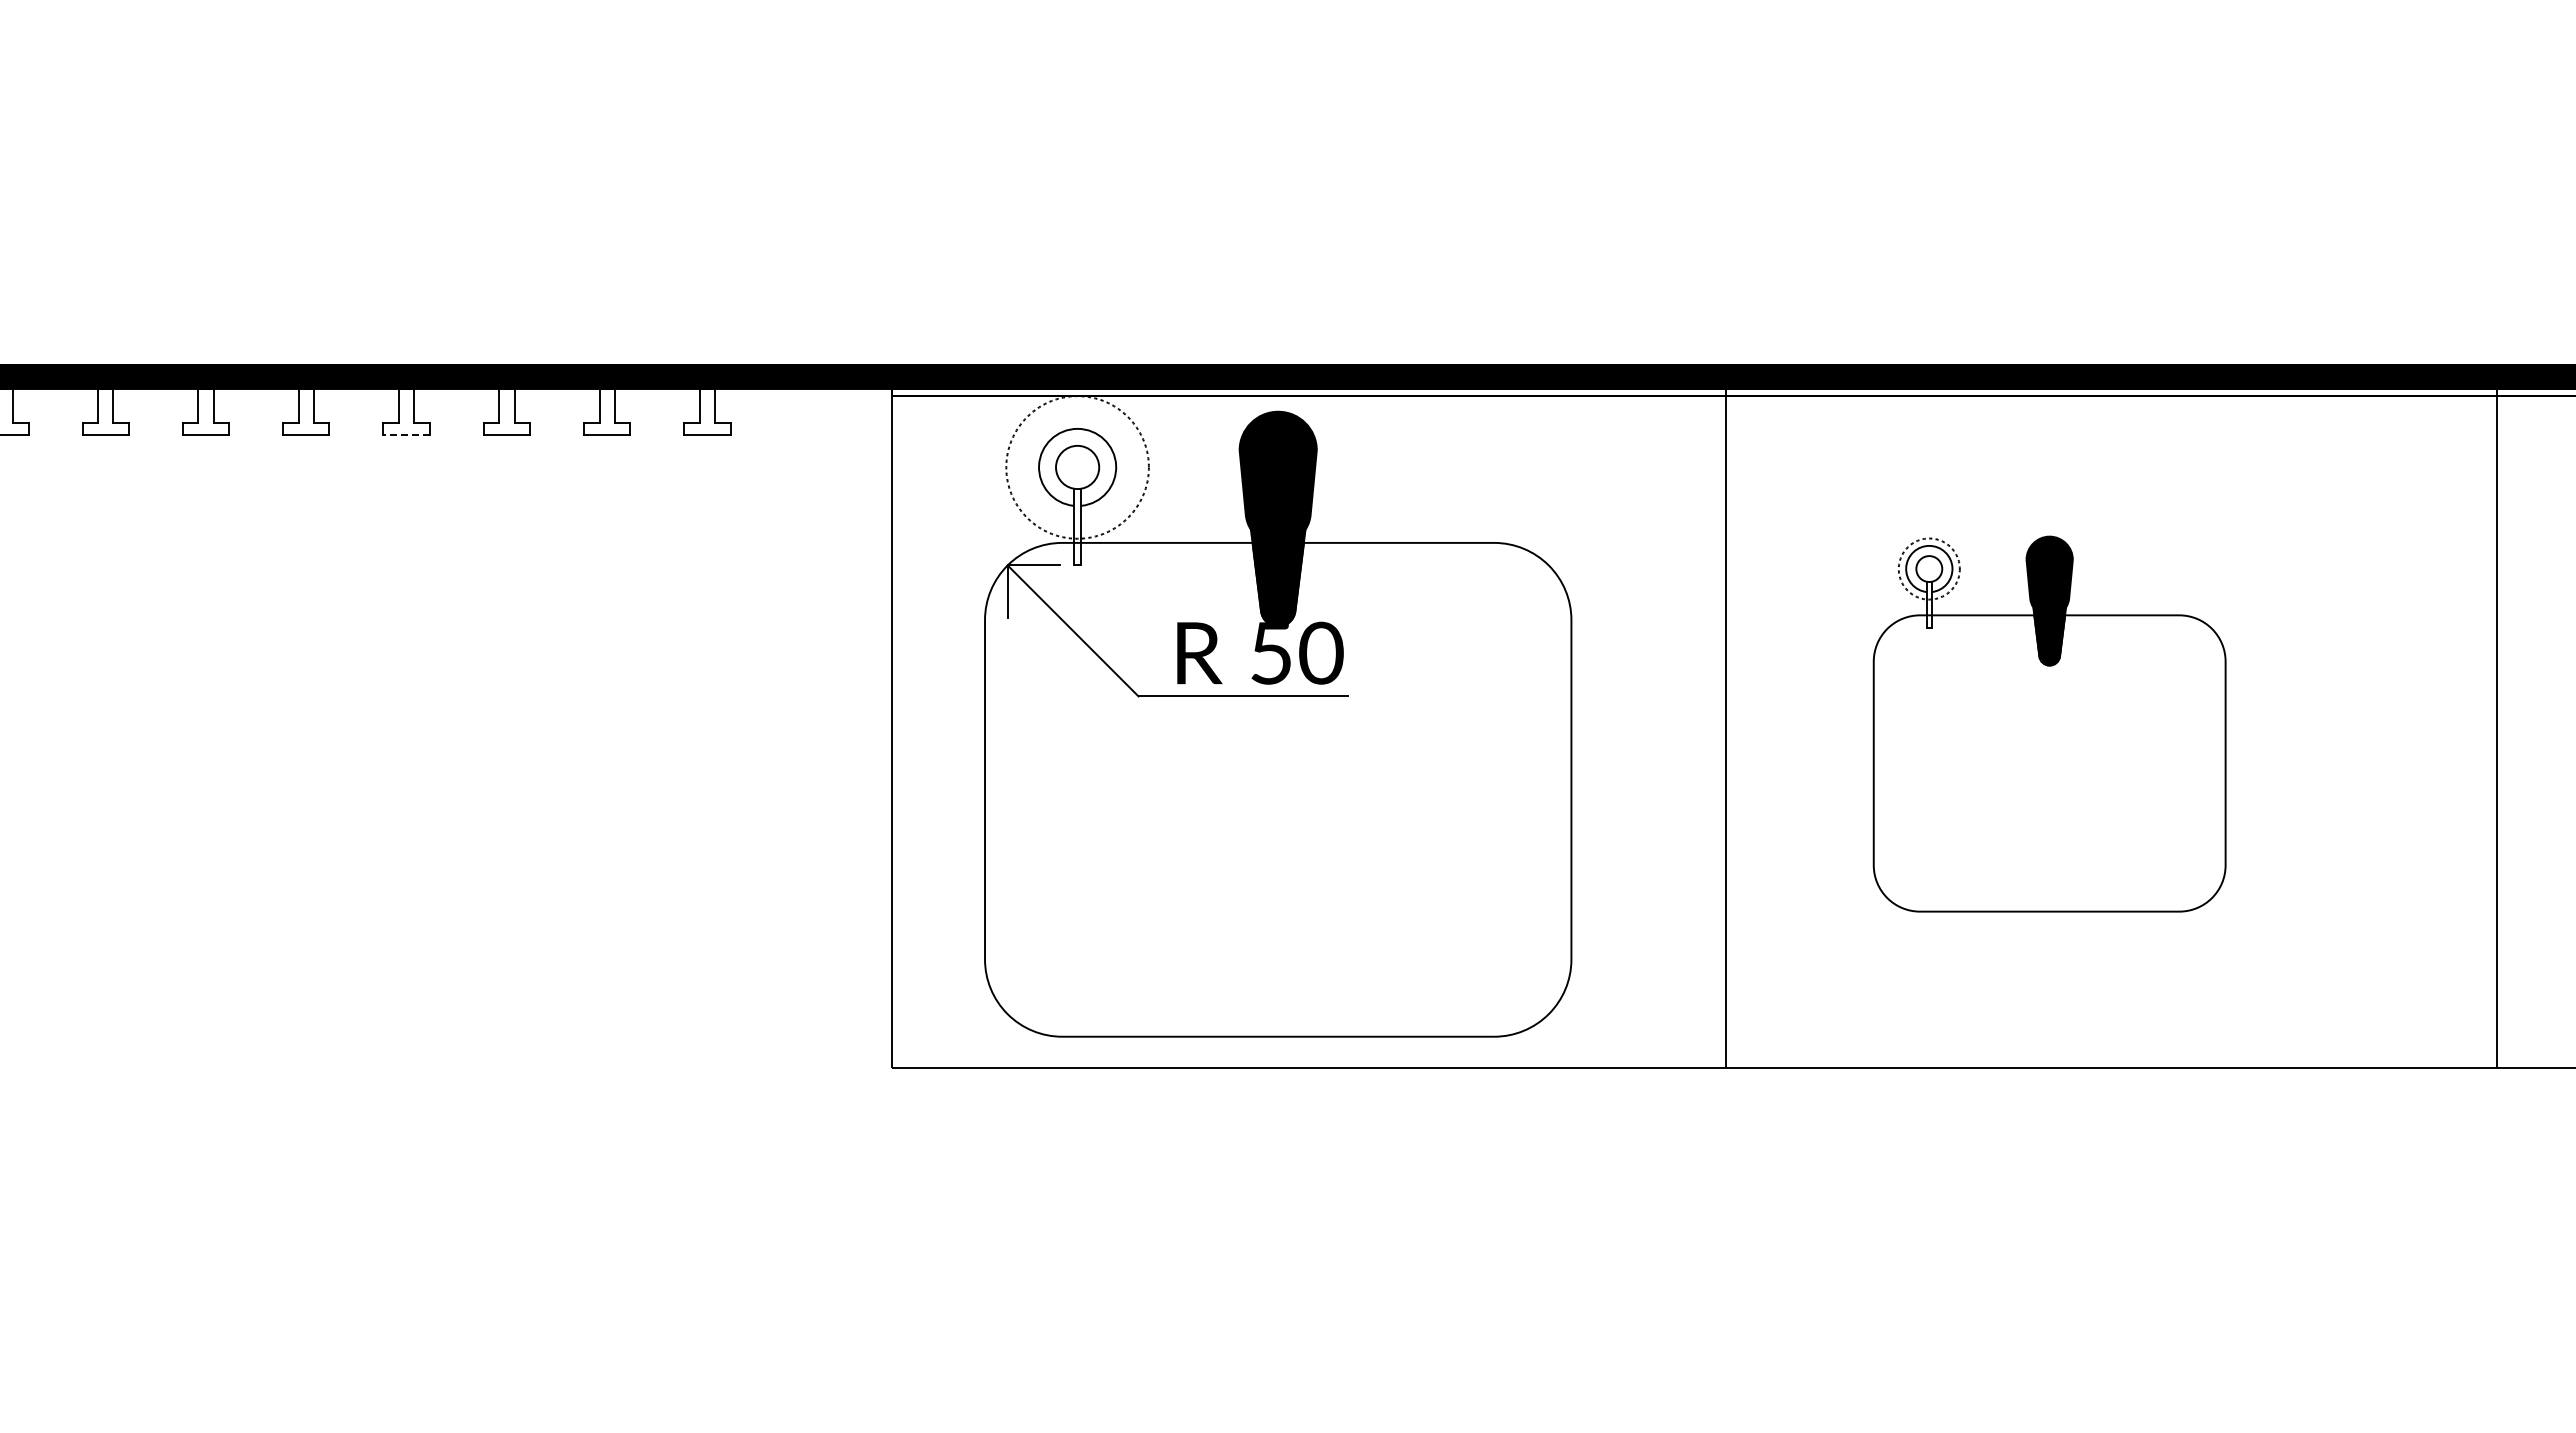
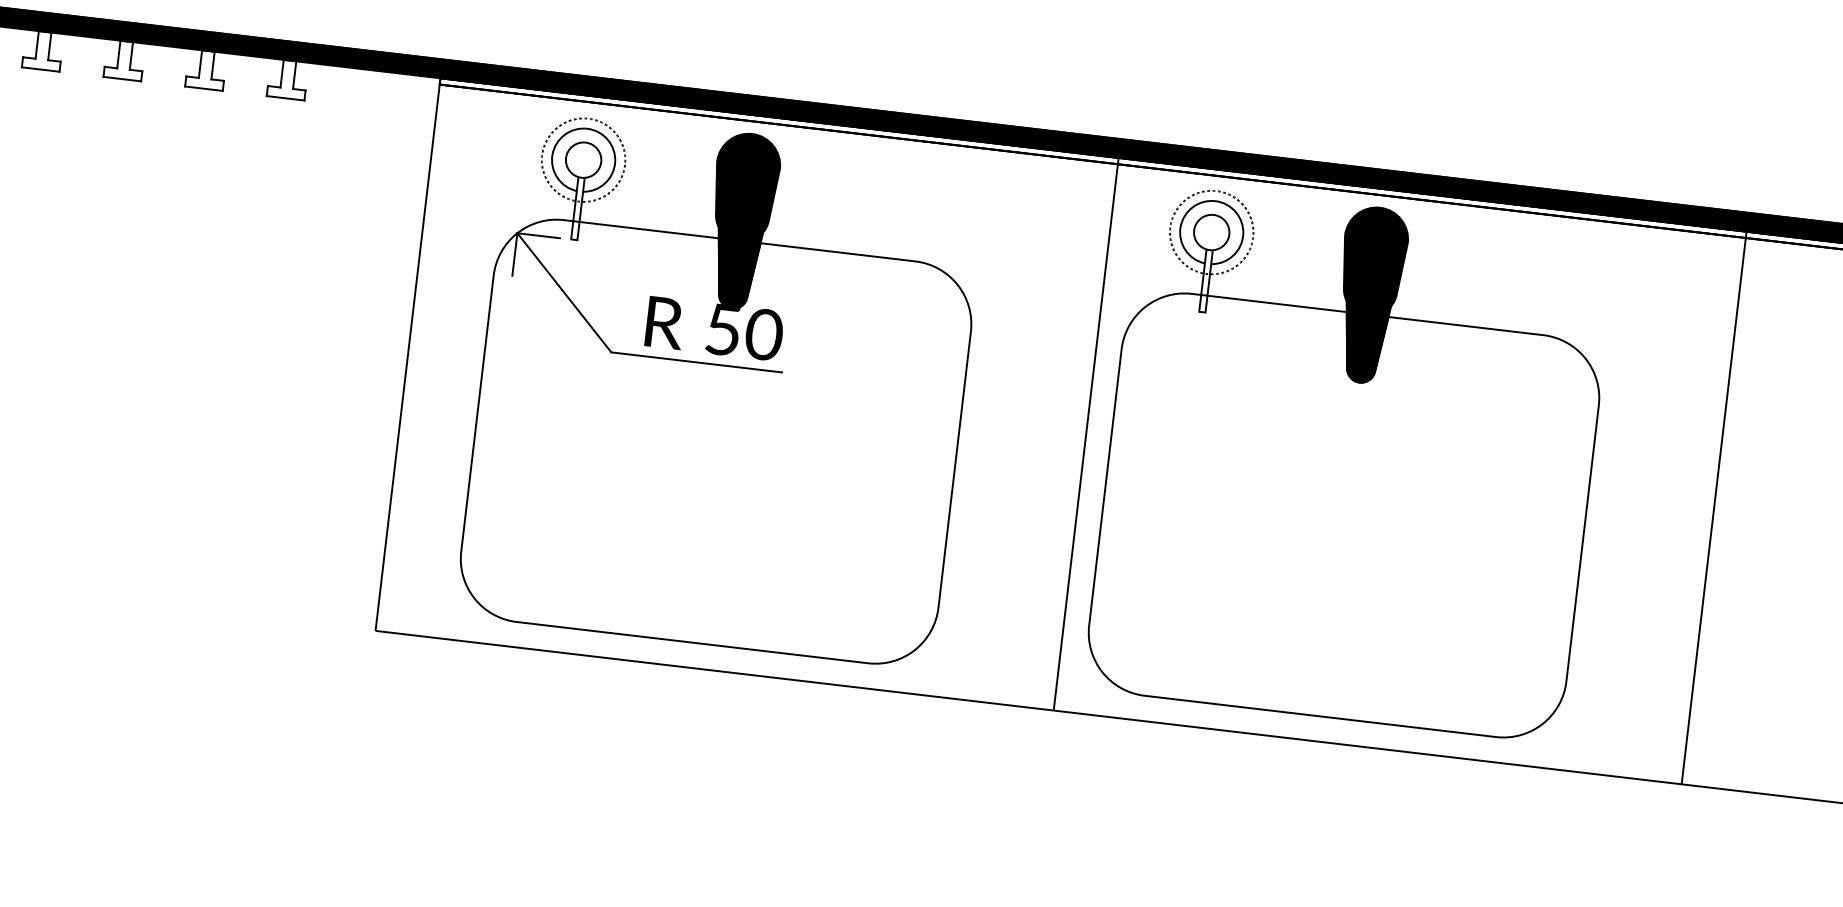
line: (406, 434) -> (40, 69), dashed -> solid
circle: (1077, 467) -> (583, 160), size x0.71
part: (2049, 723) -> (1350, 461), size x1.67

